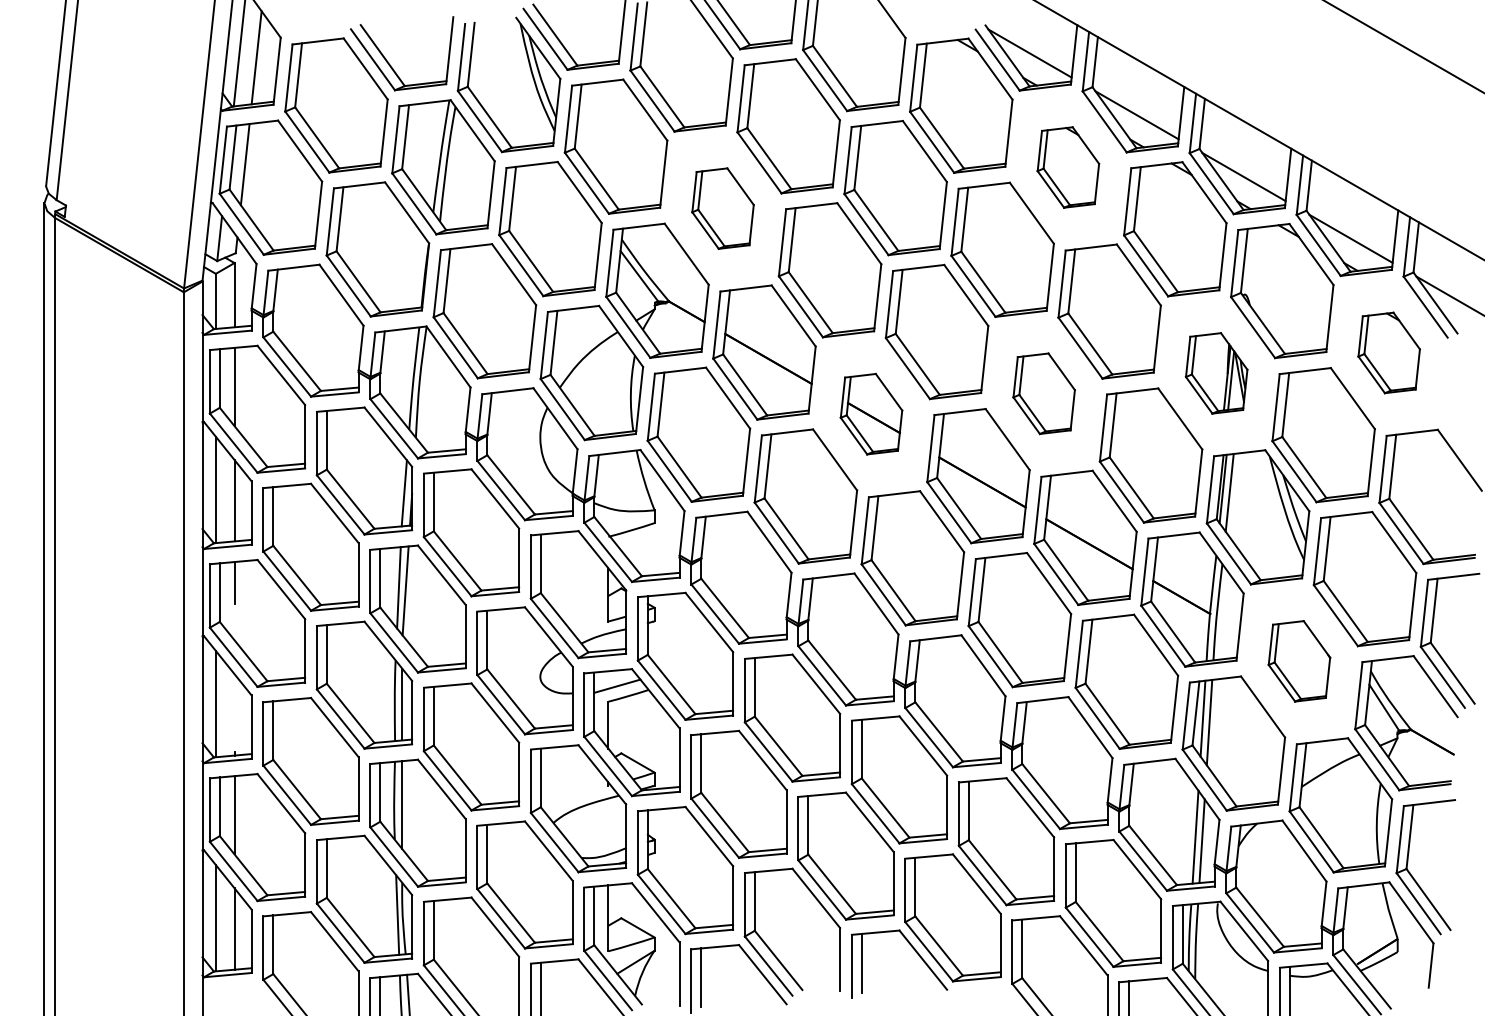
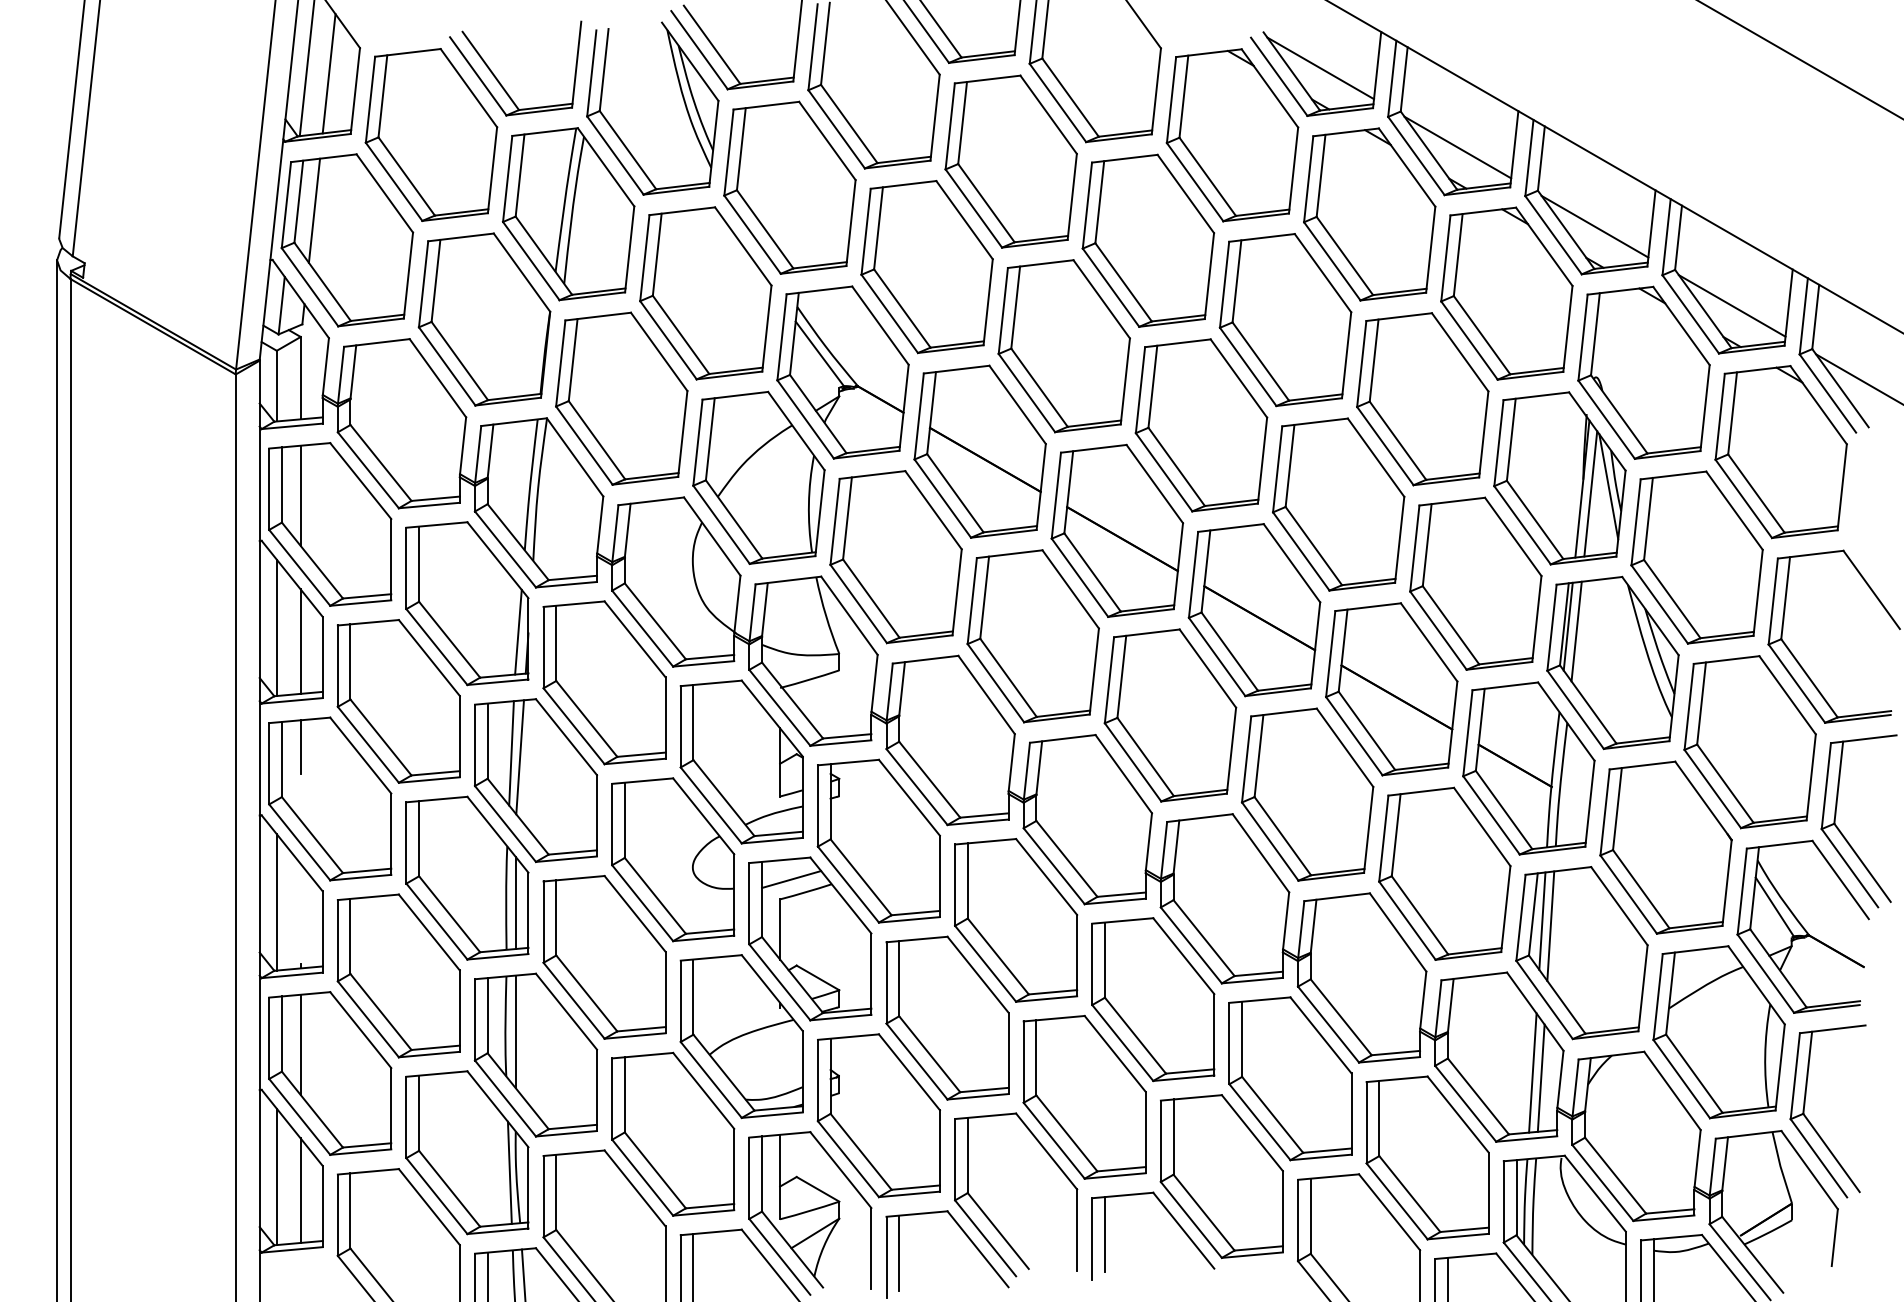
part: (1068, 167) -> (1369, 214), size x1.67
part: (722, 208) -> (926, 267), size x1.67
part: (1388, 353) -> (1780, 452), size x1.67
part: (1216, 373) -> (1559, 478), size x1.67
part: (1043, 393) -> (1338, 504), size x1.67
part: (871, 414) -> (1117, 530), size x1.67
part: (1299, 661) -> (1665, 847), size x1.67

